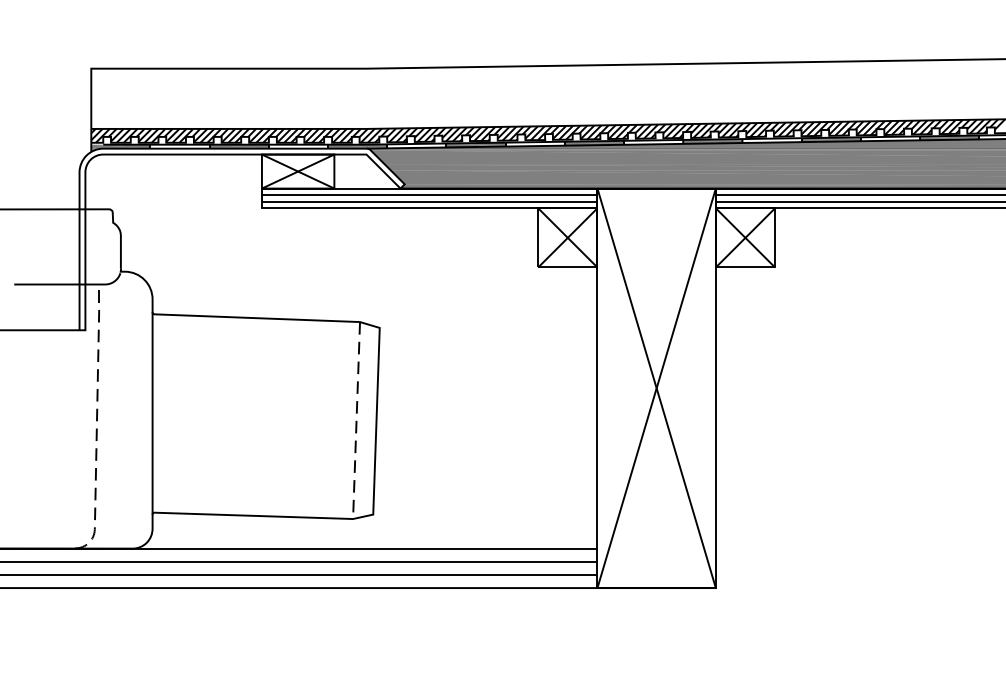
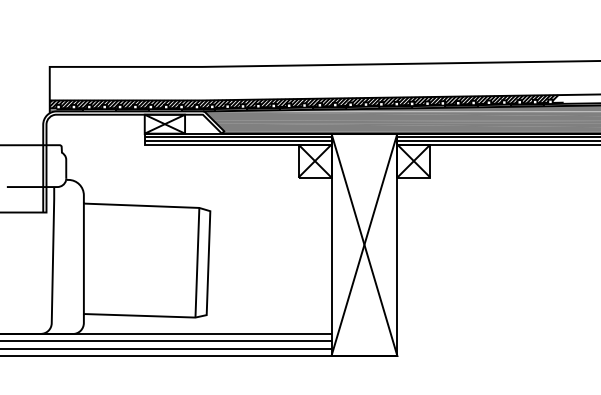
line: (356, 420) -> (197, 262), dashed -> solid
line: (96, 434) -> (52, 270), dashed -> solid

